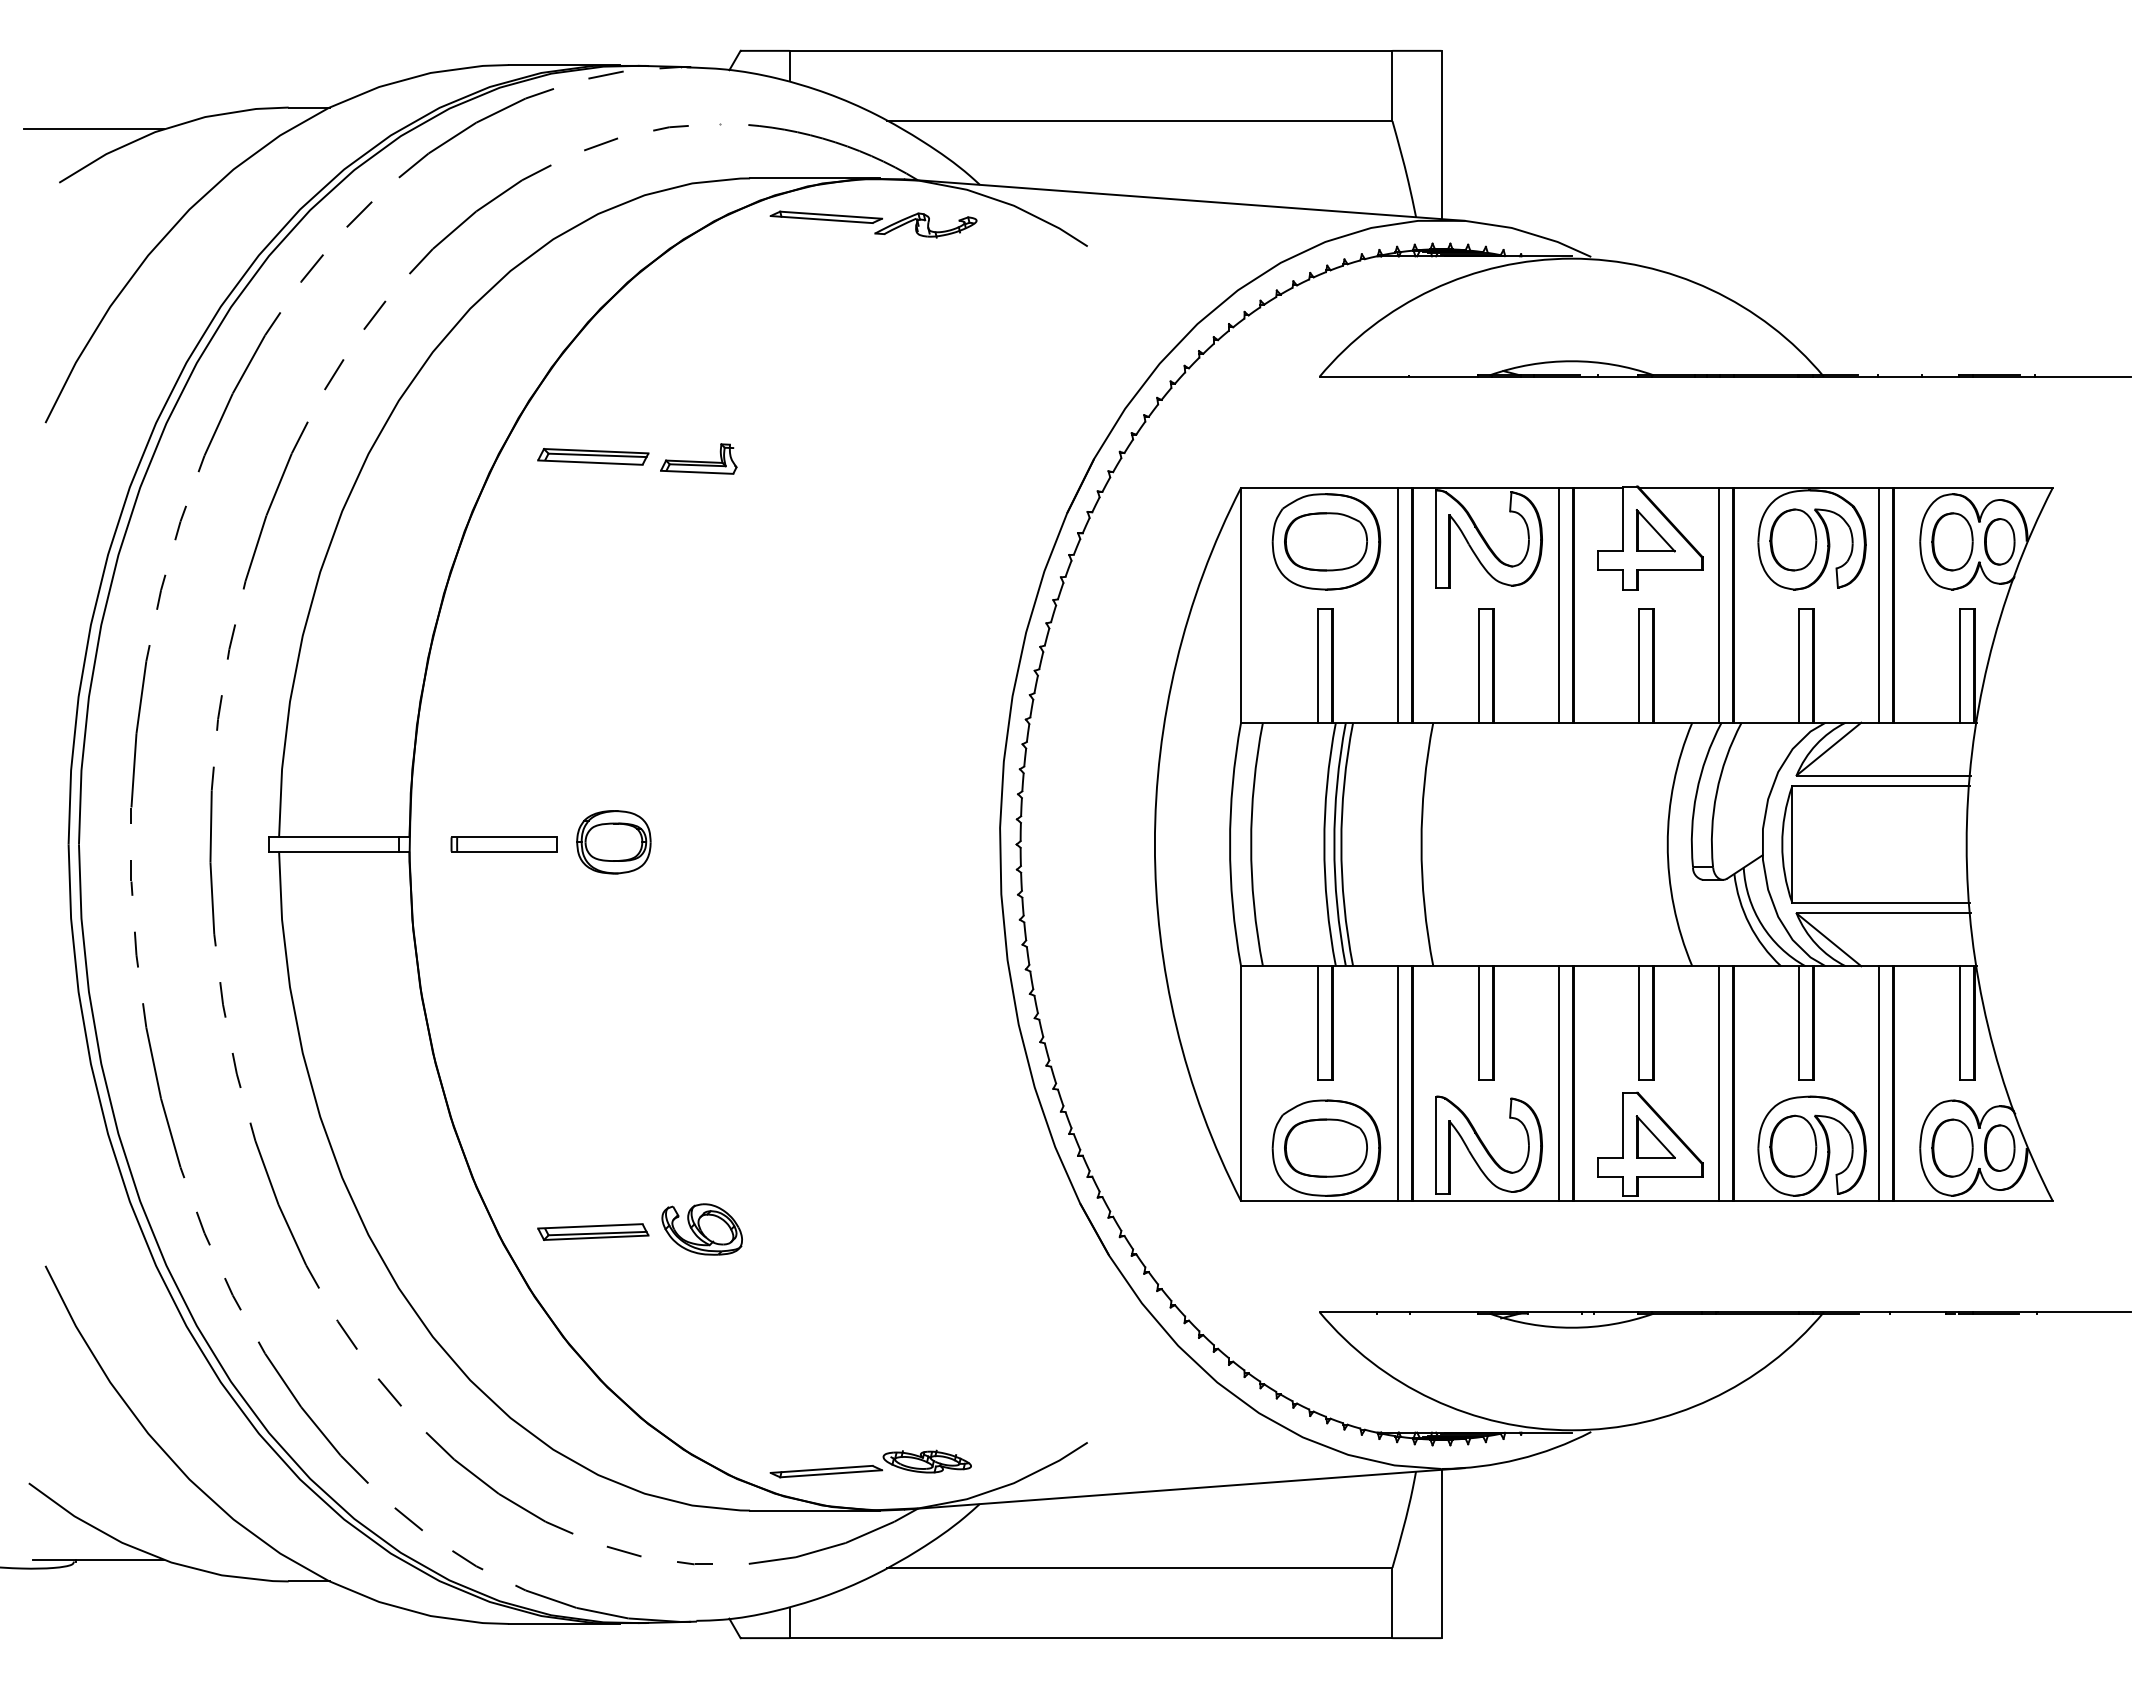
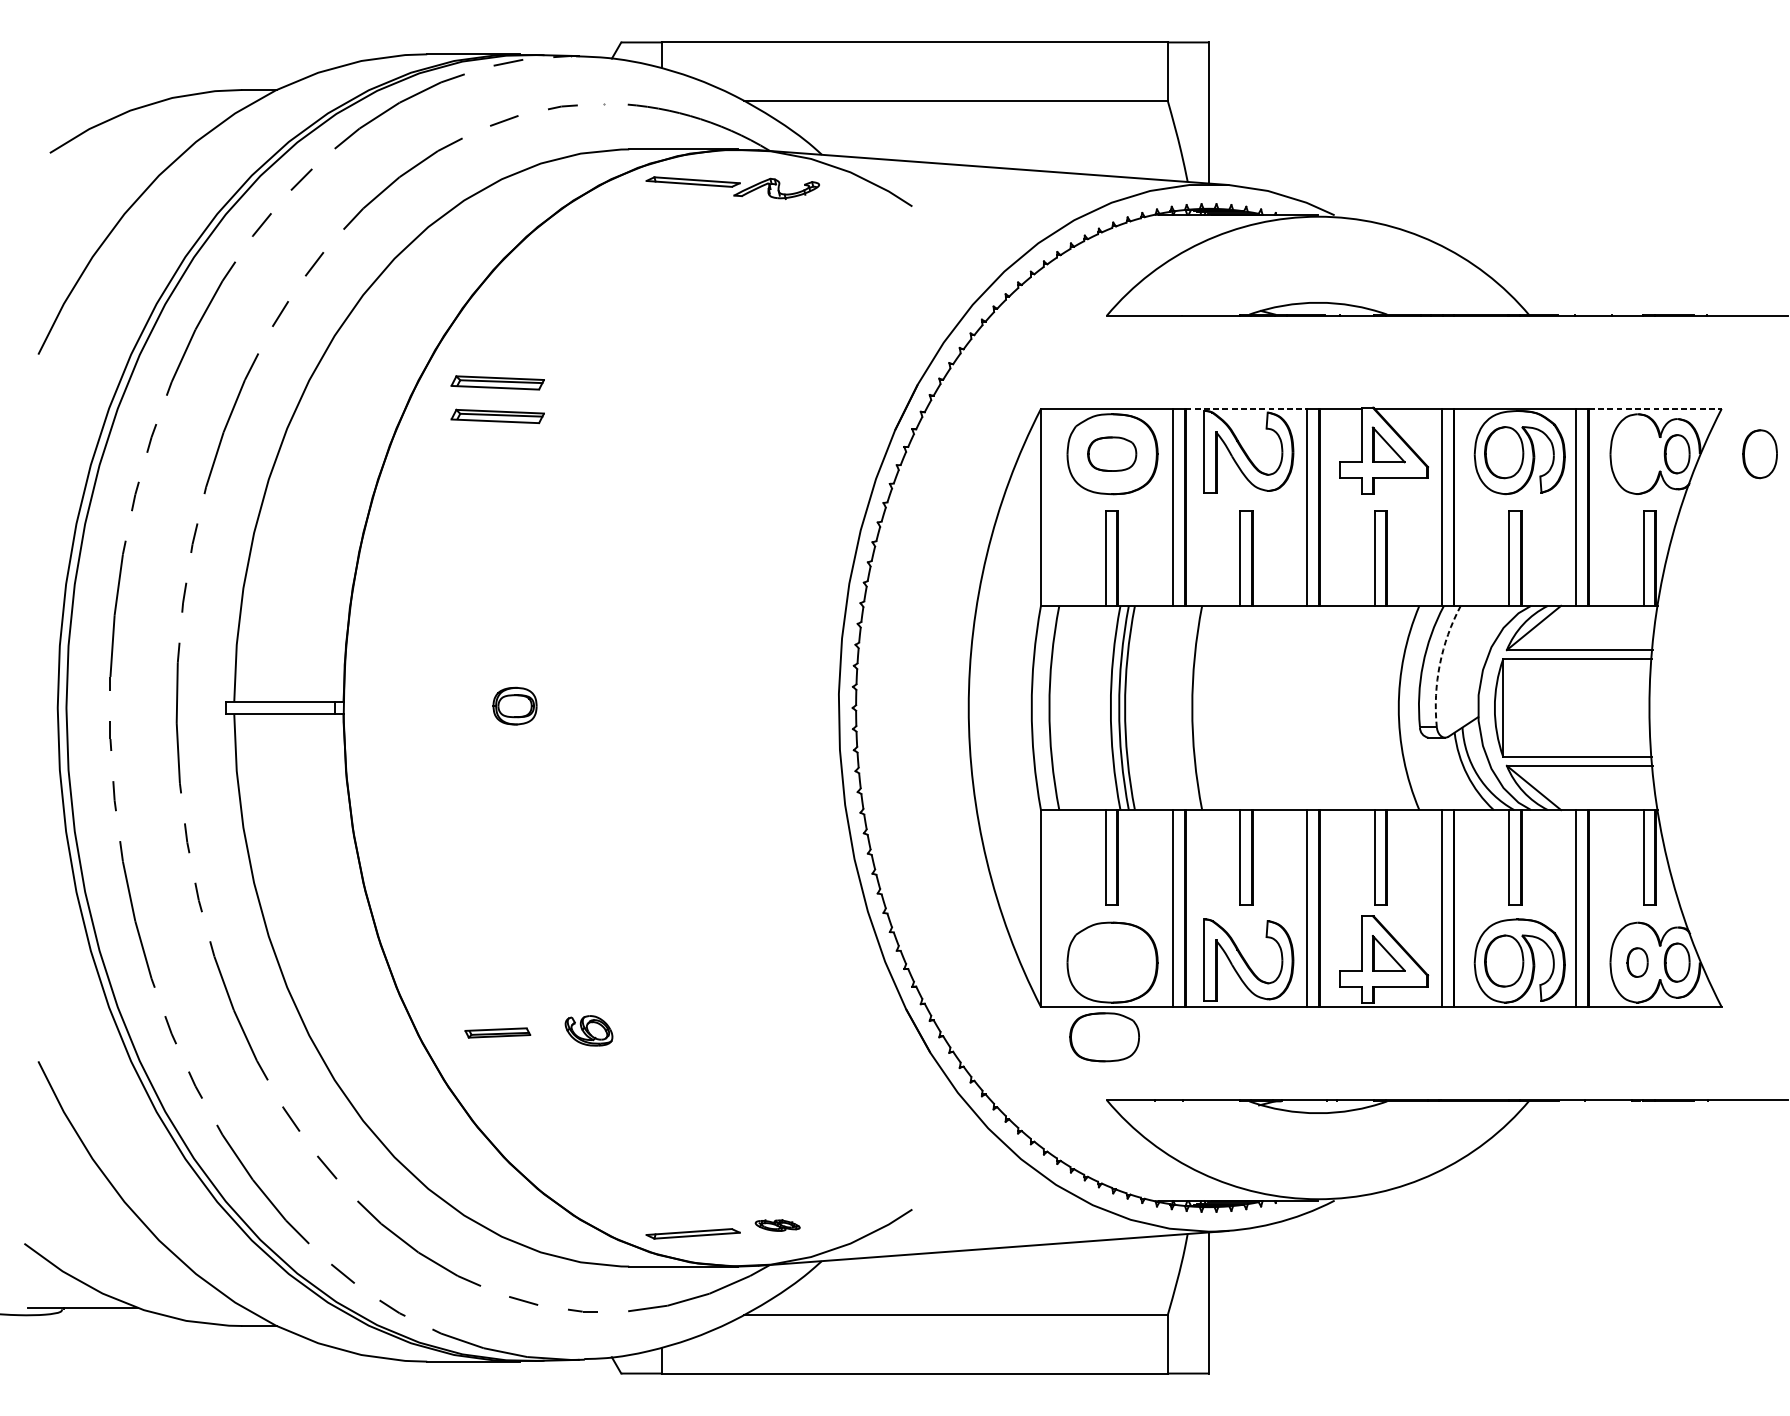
line: (94, 128) -> (79, 107), removed
part: (698, 458) -> (585, 384), removed
line: (1486, 487) -> (1246, 408), solid -> dashed
line: (1974, 487) -> (1656, 408), solid -> dashed
part: (593, 496) -> (497, 416), added
part: (1325, 541) -> (1111, 453), size x0.7
part: (1952, 541) -> (1760, 453), moved
arc: (1716, 792) -> (1439, 664), solid -> dashed
part: (613, 842) -> (514, 706), size x0.7
part: (503, 844) -> (422, 708), removed
part: (1325, 1147) -> (1104, 1036), moved
part: (1952, 1147) -> (1637, 962), size x0.6
part: (701, 1229) -> (588, 1030), size x0.7
part: (593, 1231) -> (497, 1032), size x0.7
part: (926, 1461) -> (777, 1225), size x0.6

